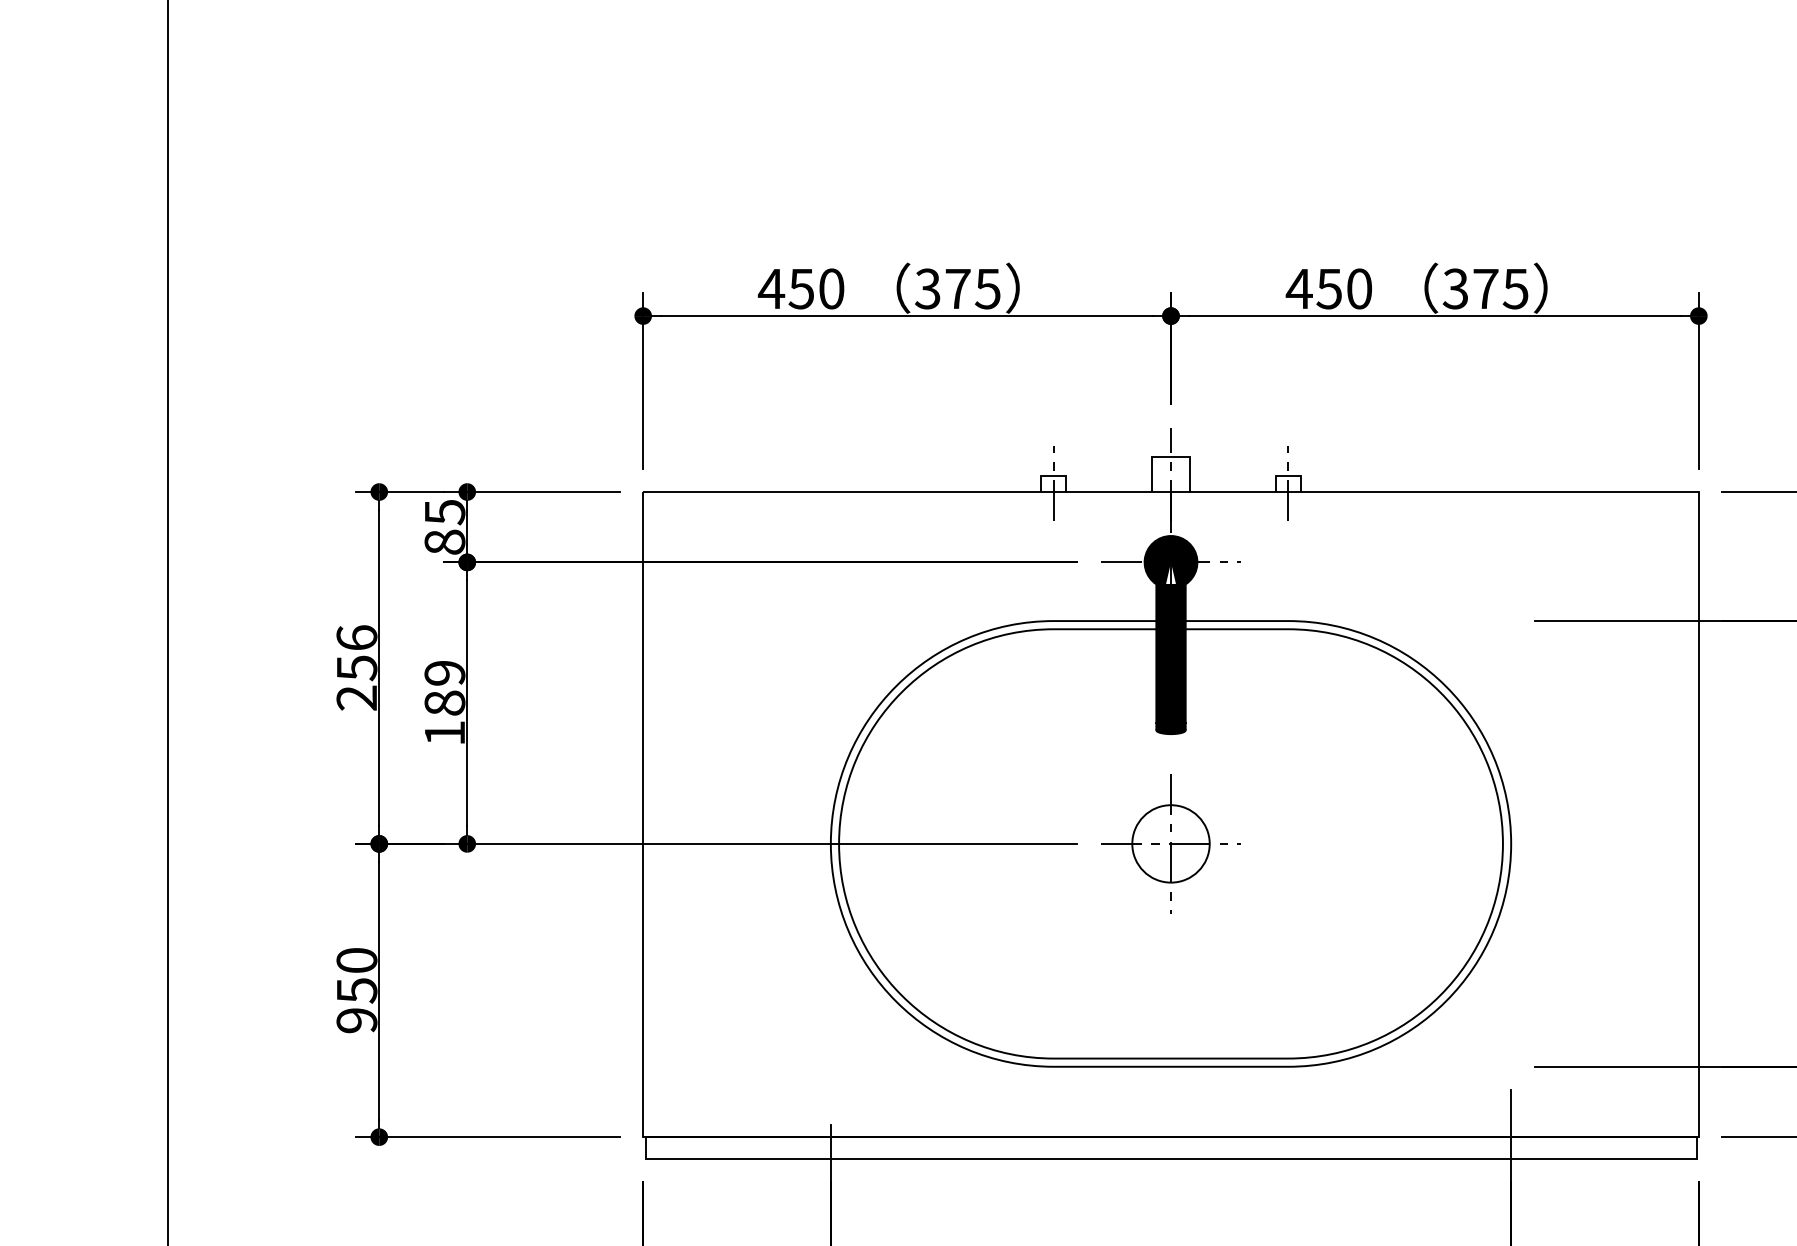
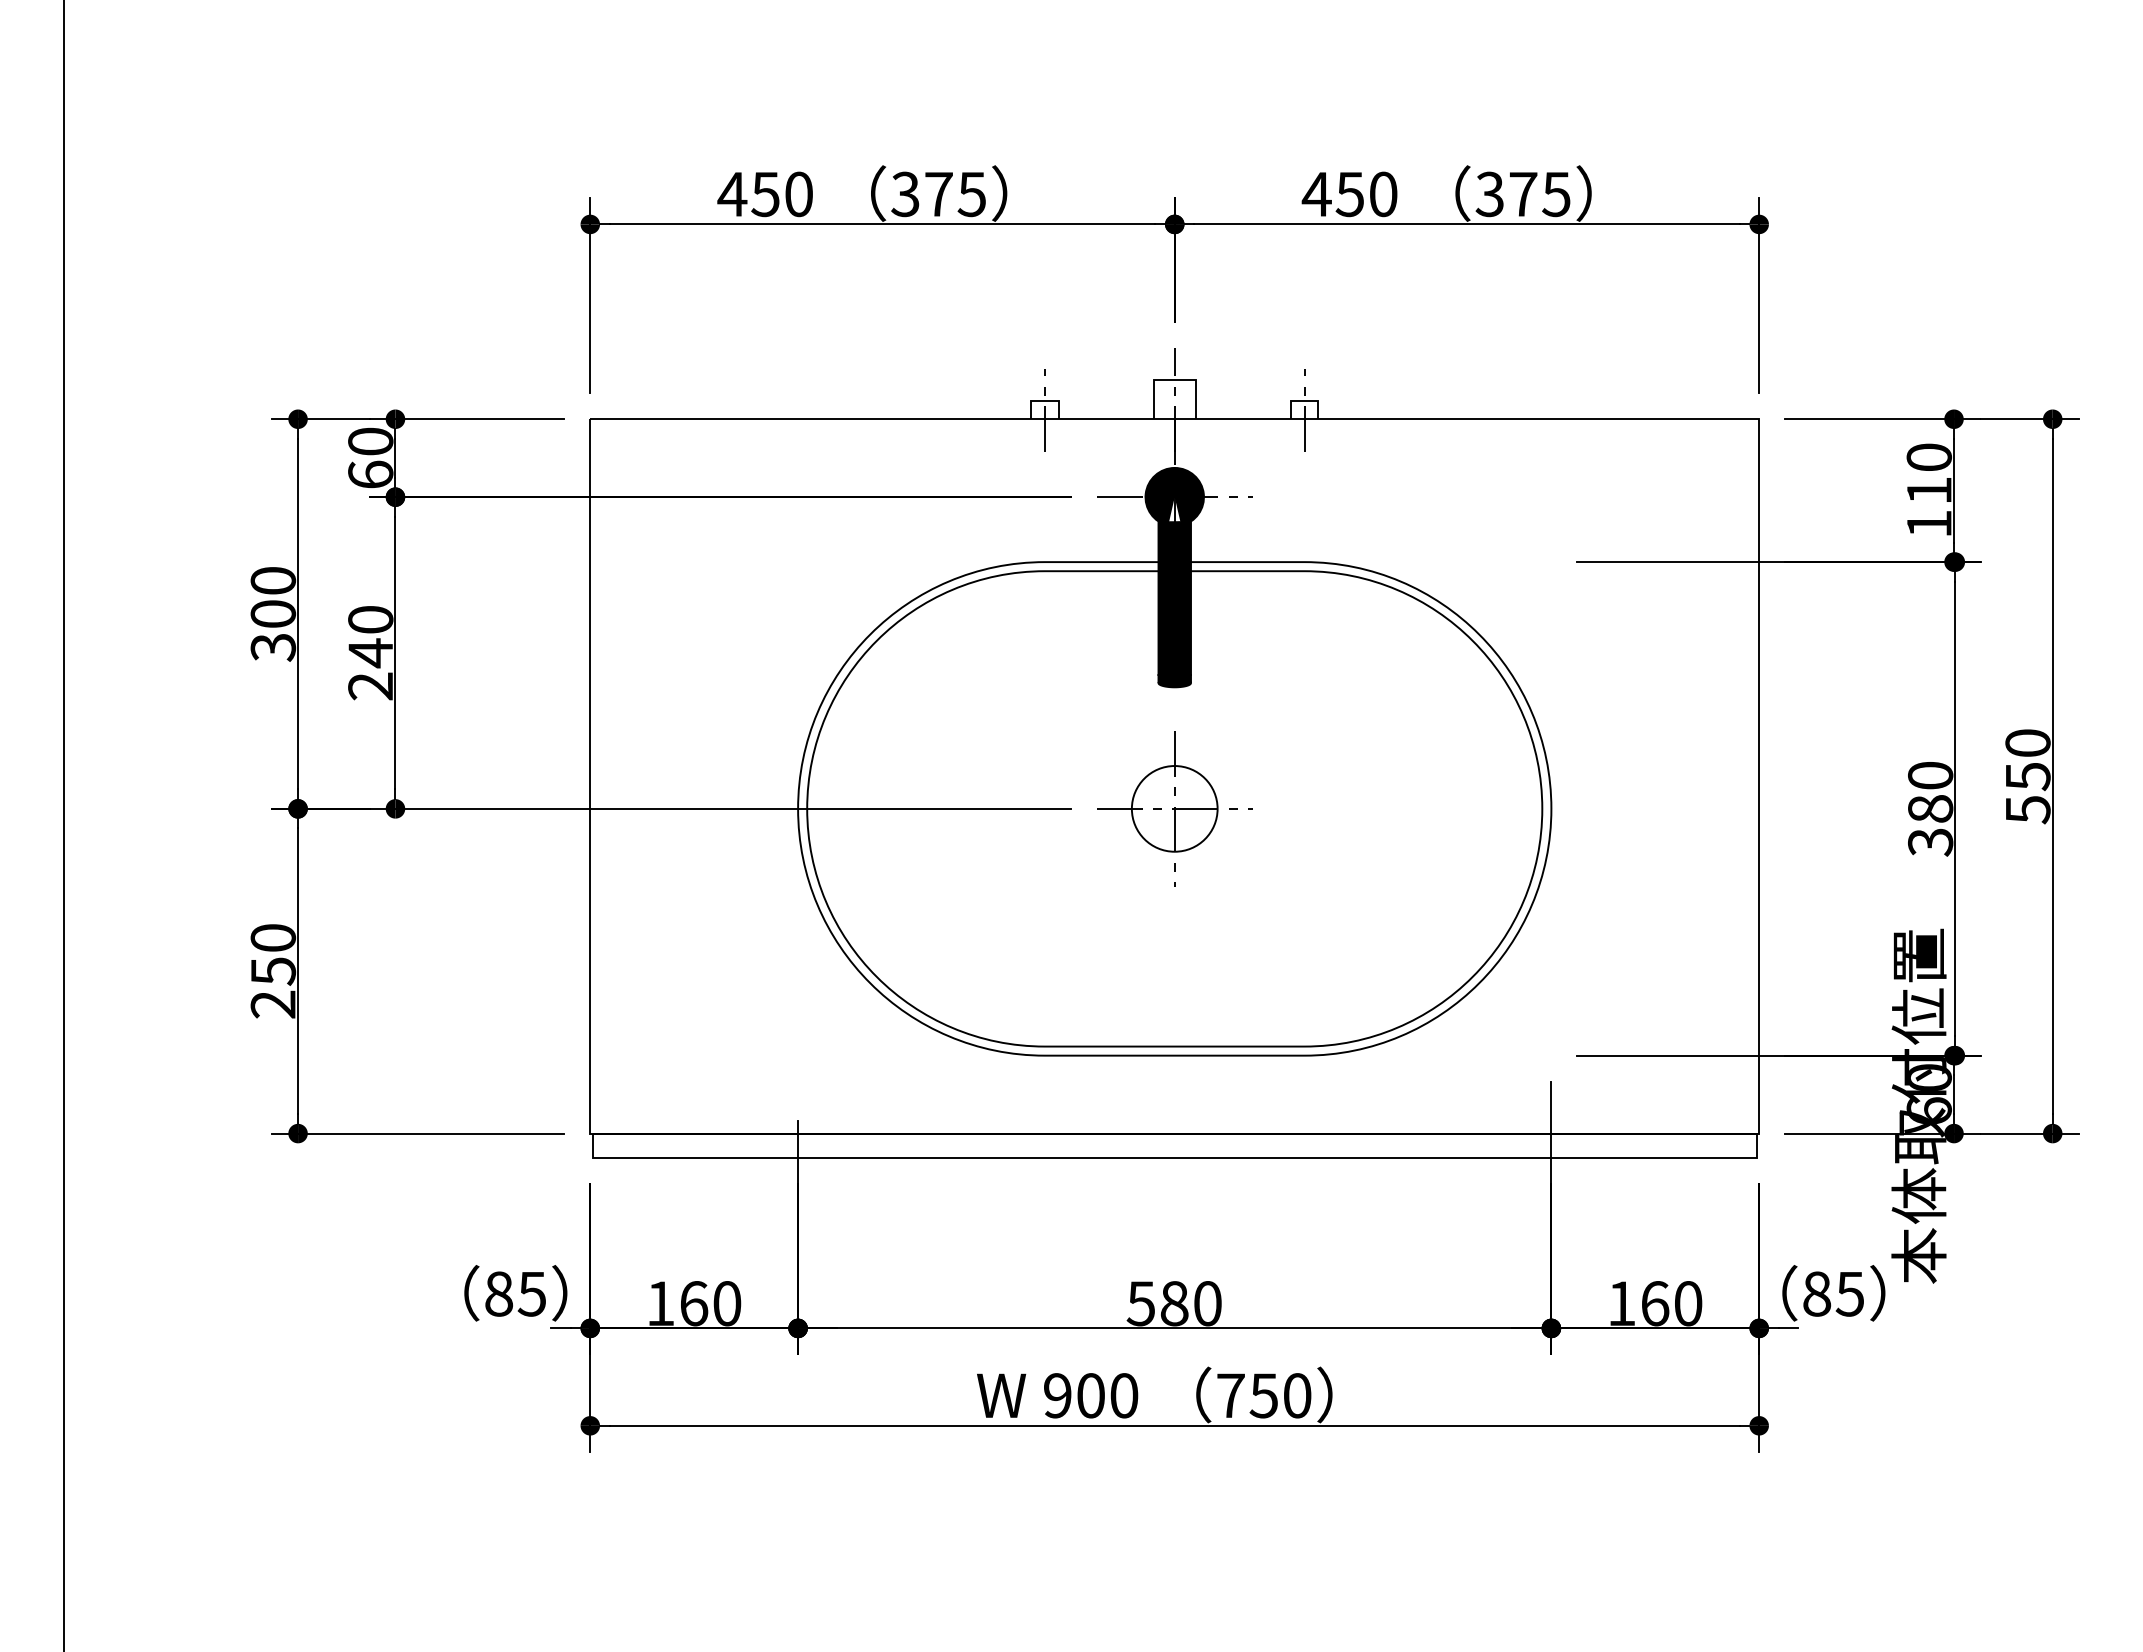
text: (444, 526) -> (370, 457), 85 -> 60
text: (357, 667) -> (273, 613), 256 -> 300
text: (444, 703) -> (370, 653), 189 -> 240
text: (357, 1020) -> (273, 1004), 950 -> 250

